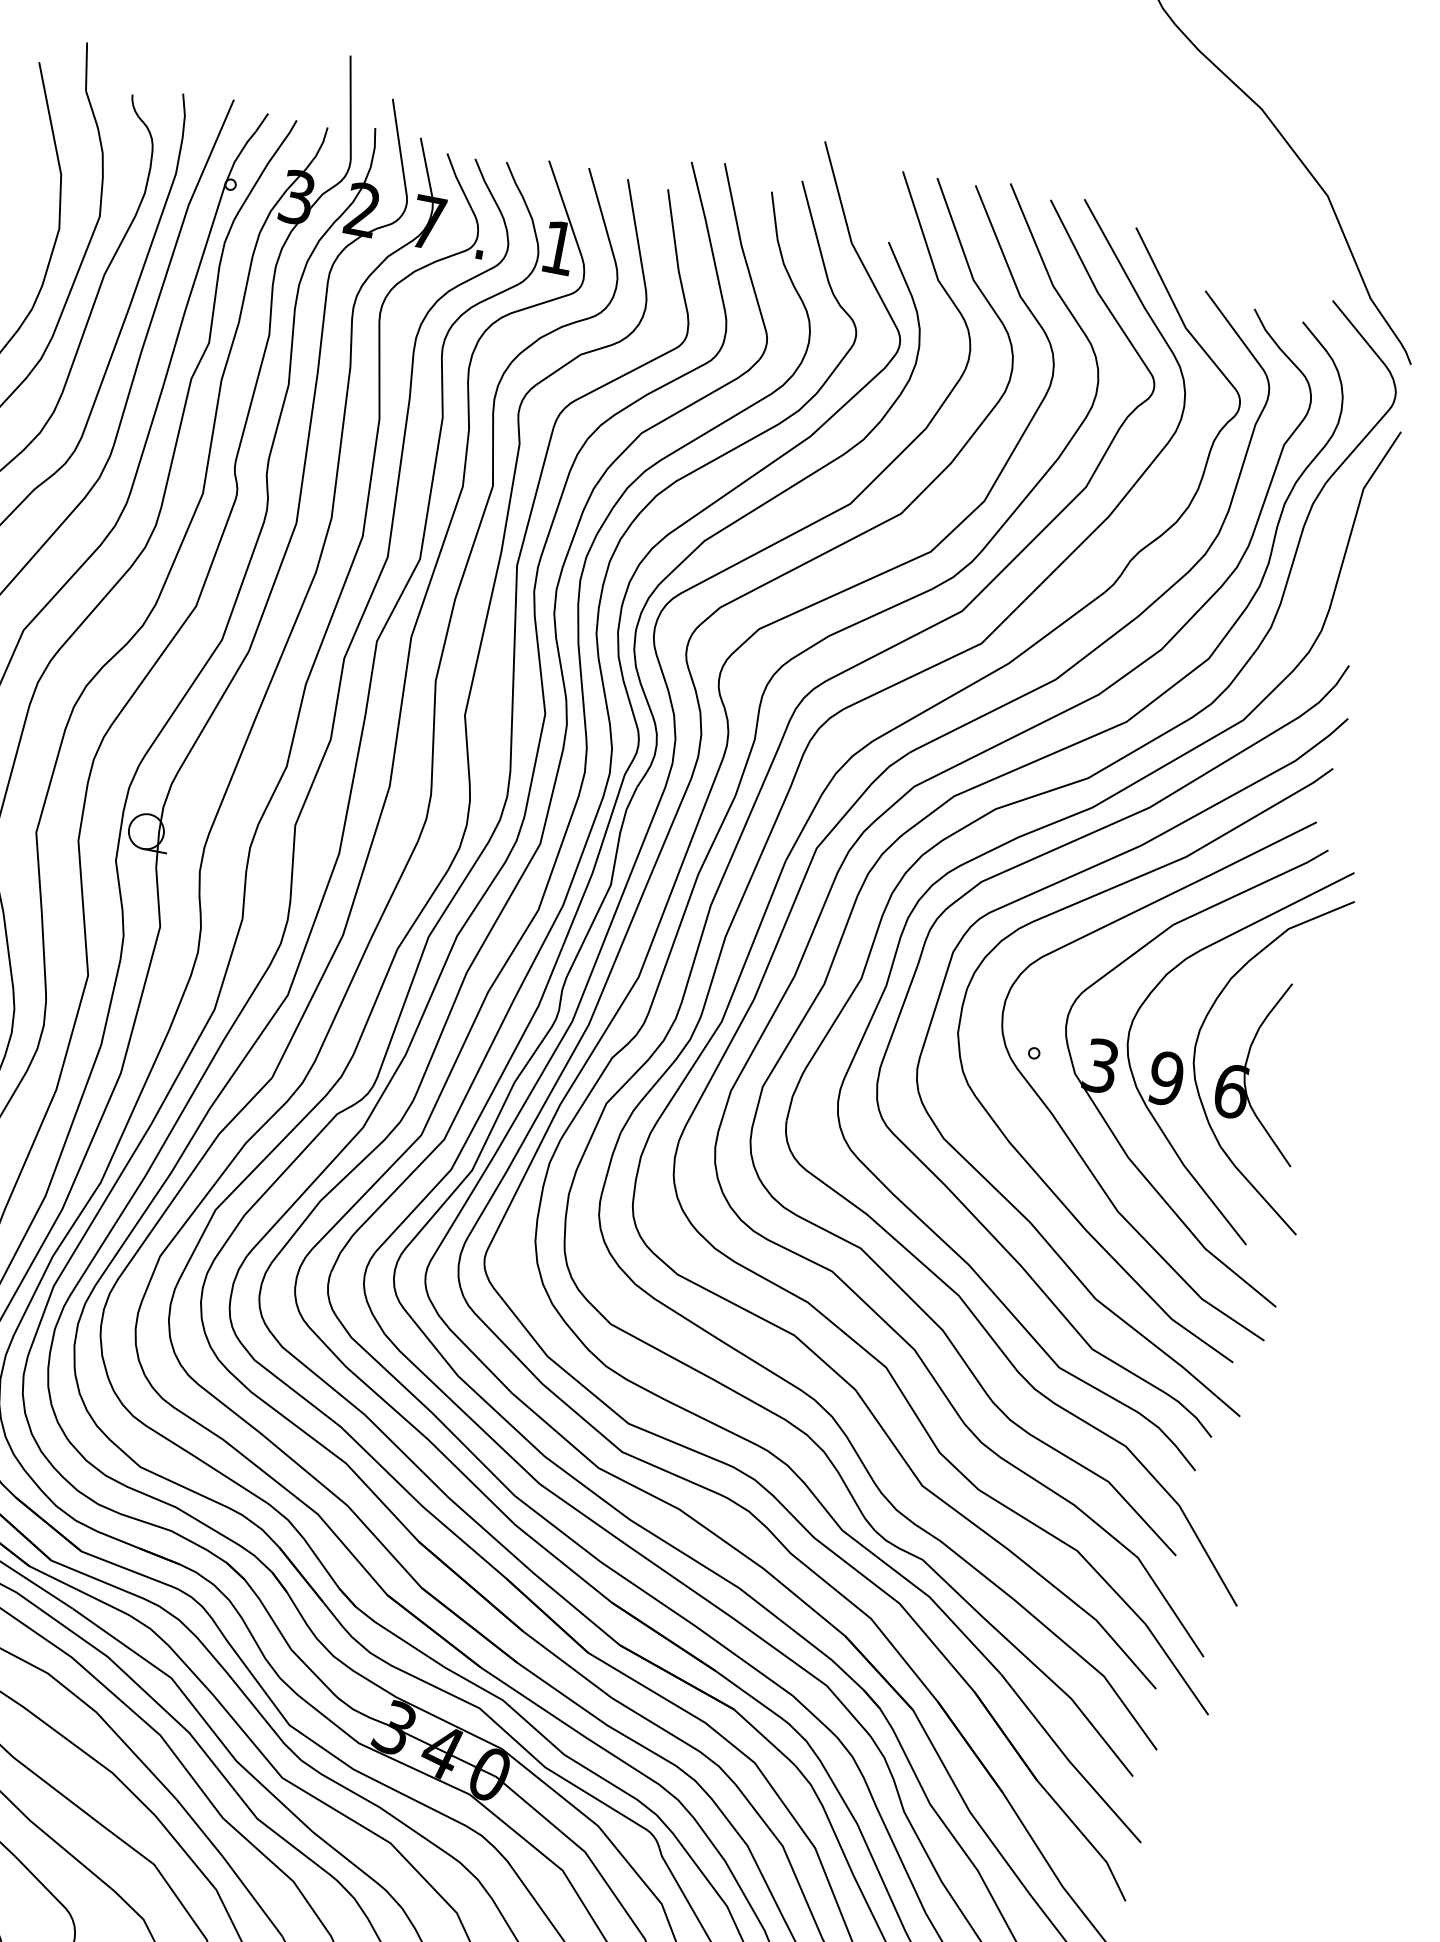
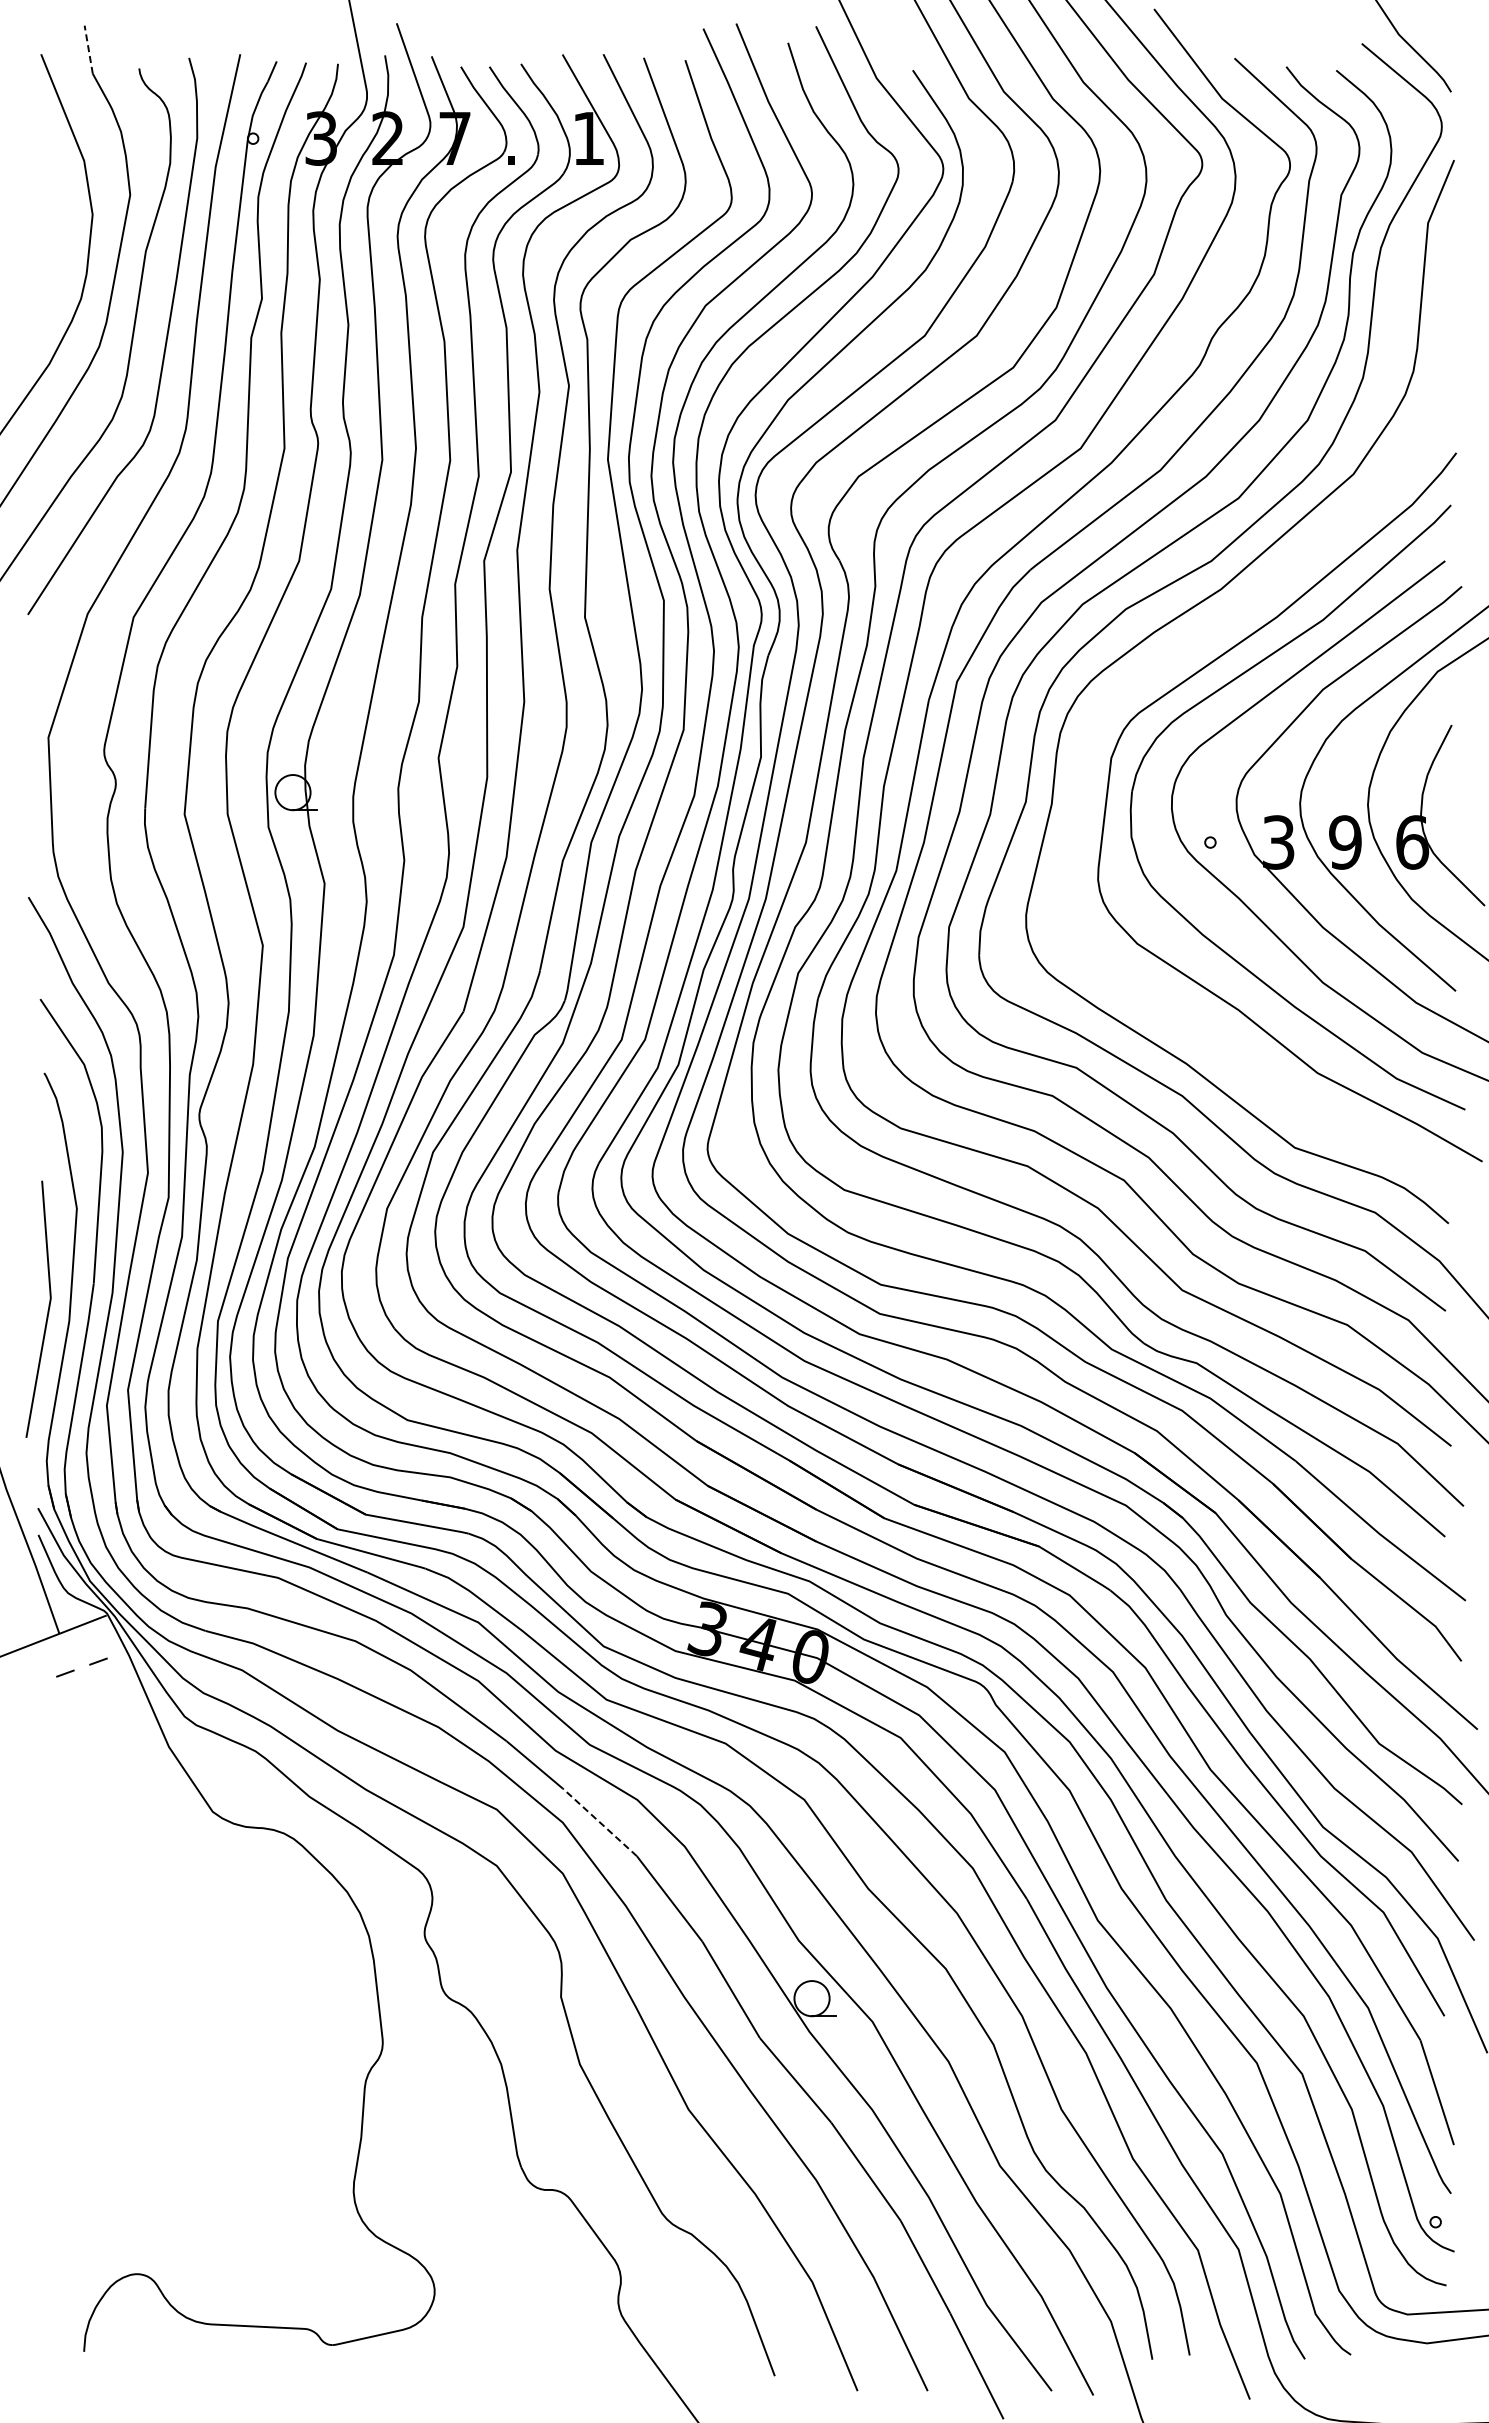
line: (86, 66) -> (88, 49), solid -> dashed
curve: (1028, 862) -> (1168, 655), removed
line: (252, 1896) -> (599, 1822), solid -> dashed

